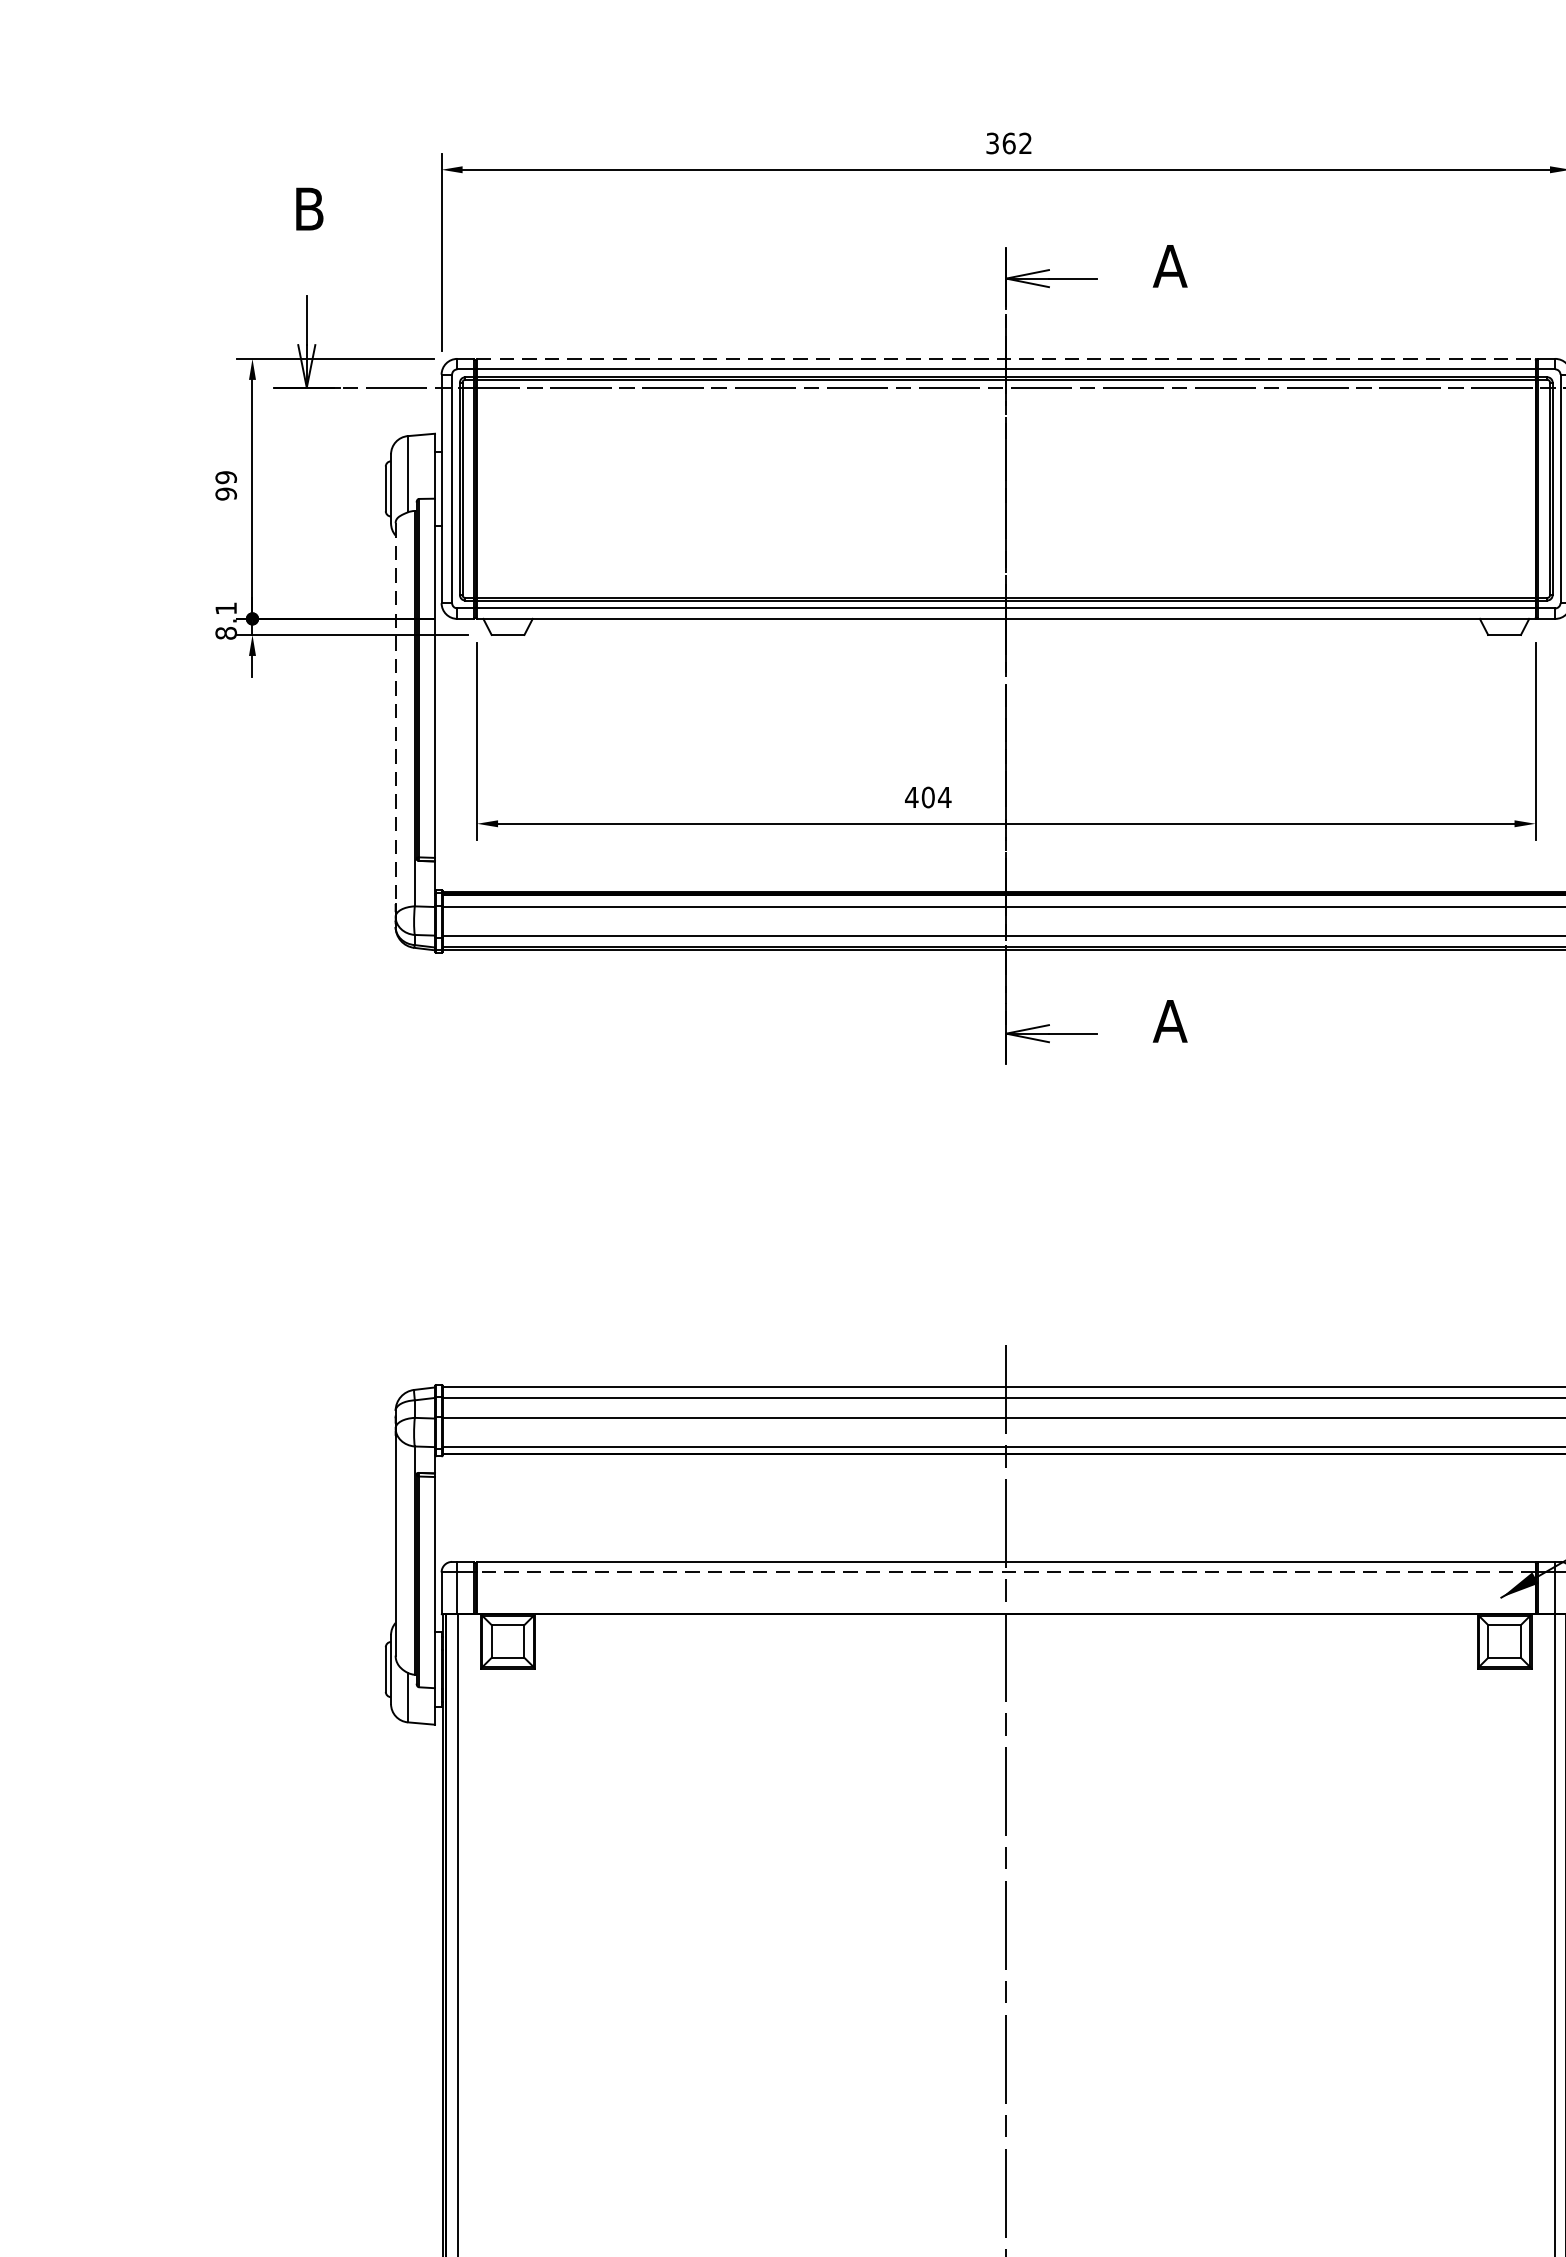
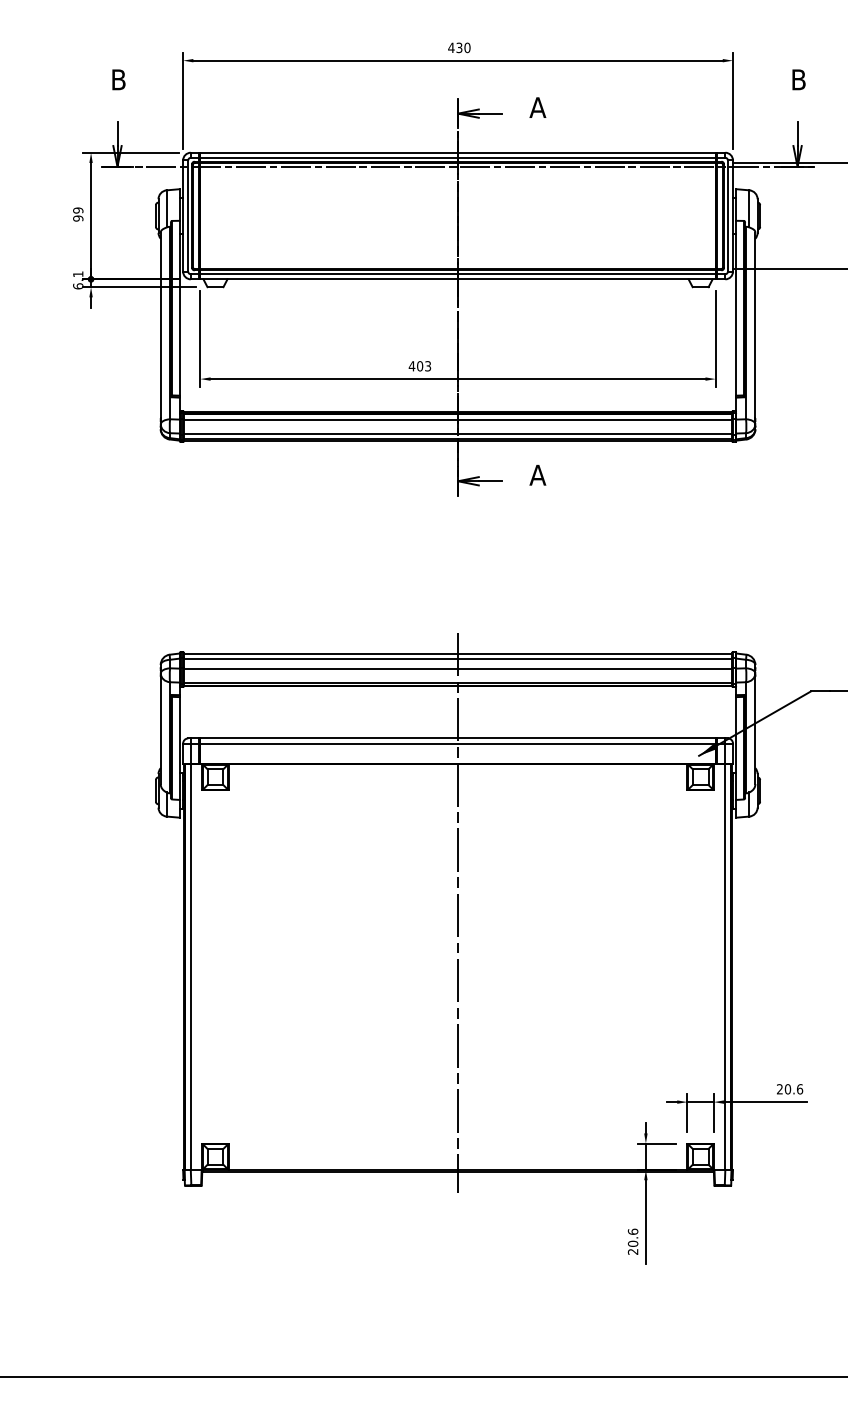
text: (1009, 142) -> (459, 47), 362 -> 430
line: (1007, 358) -> (458, 152), dashed -> solid
text: (224, 633) -> (77, 286), 8.1 -> 6.1
line: (395, 713) -> (160, 325), dashed -> solid
text: (943, 797) -> (427, 366), 404 -> 403
line: (1007, 1572) -> (458, 743), dashed -> solid

